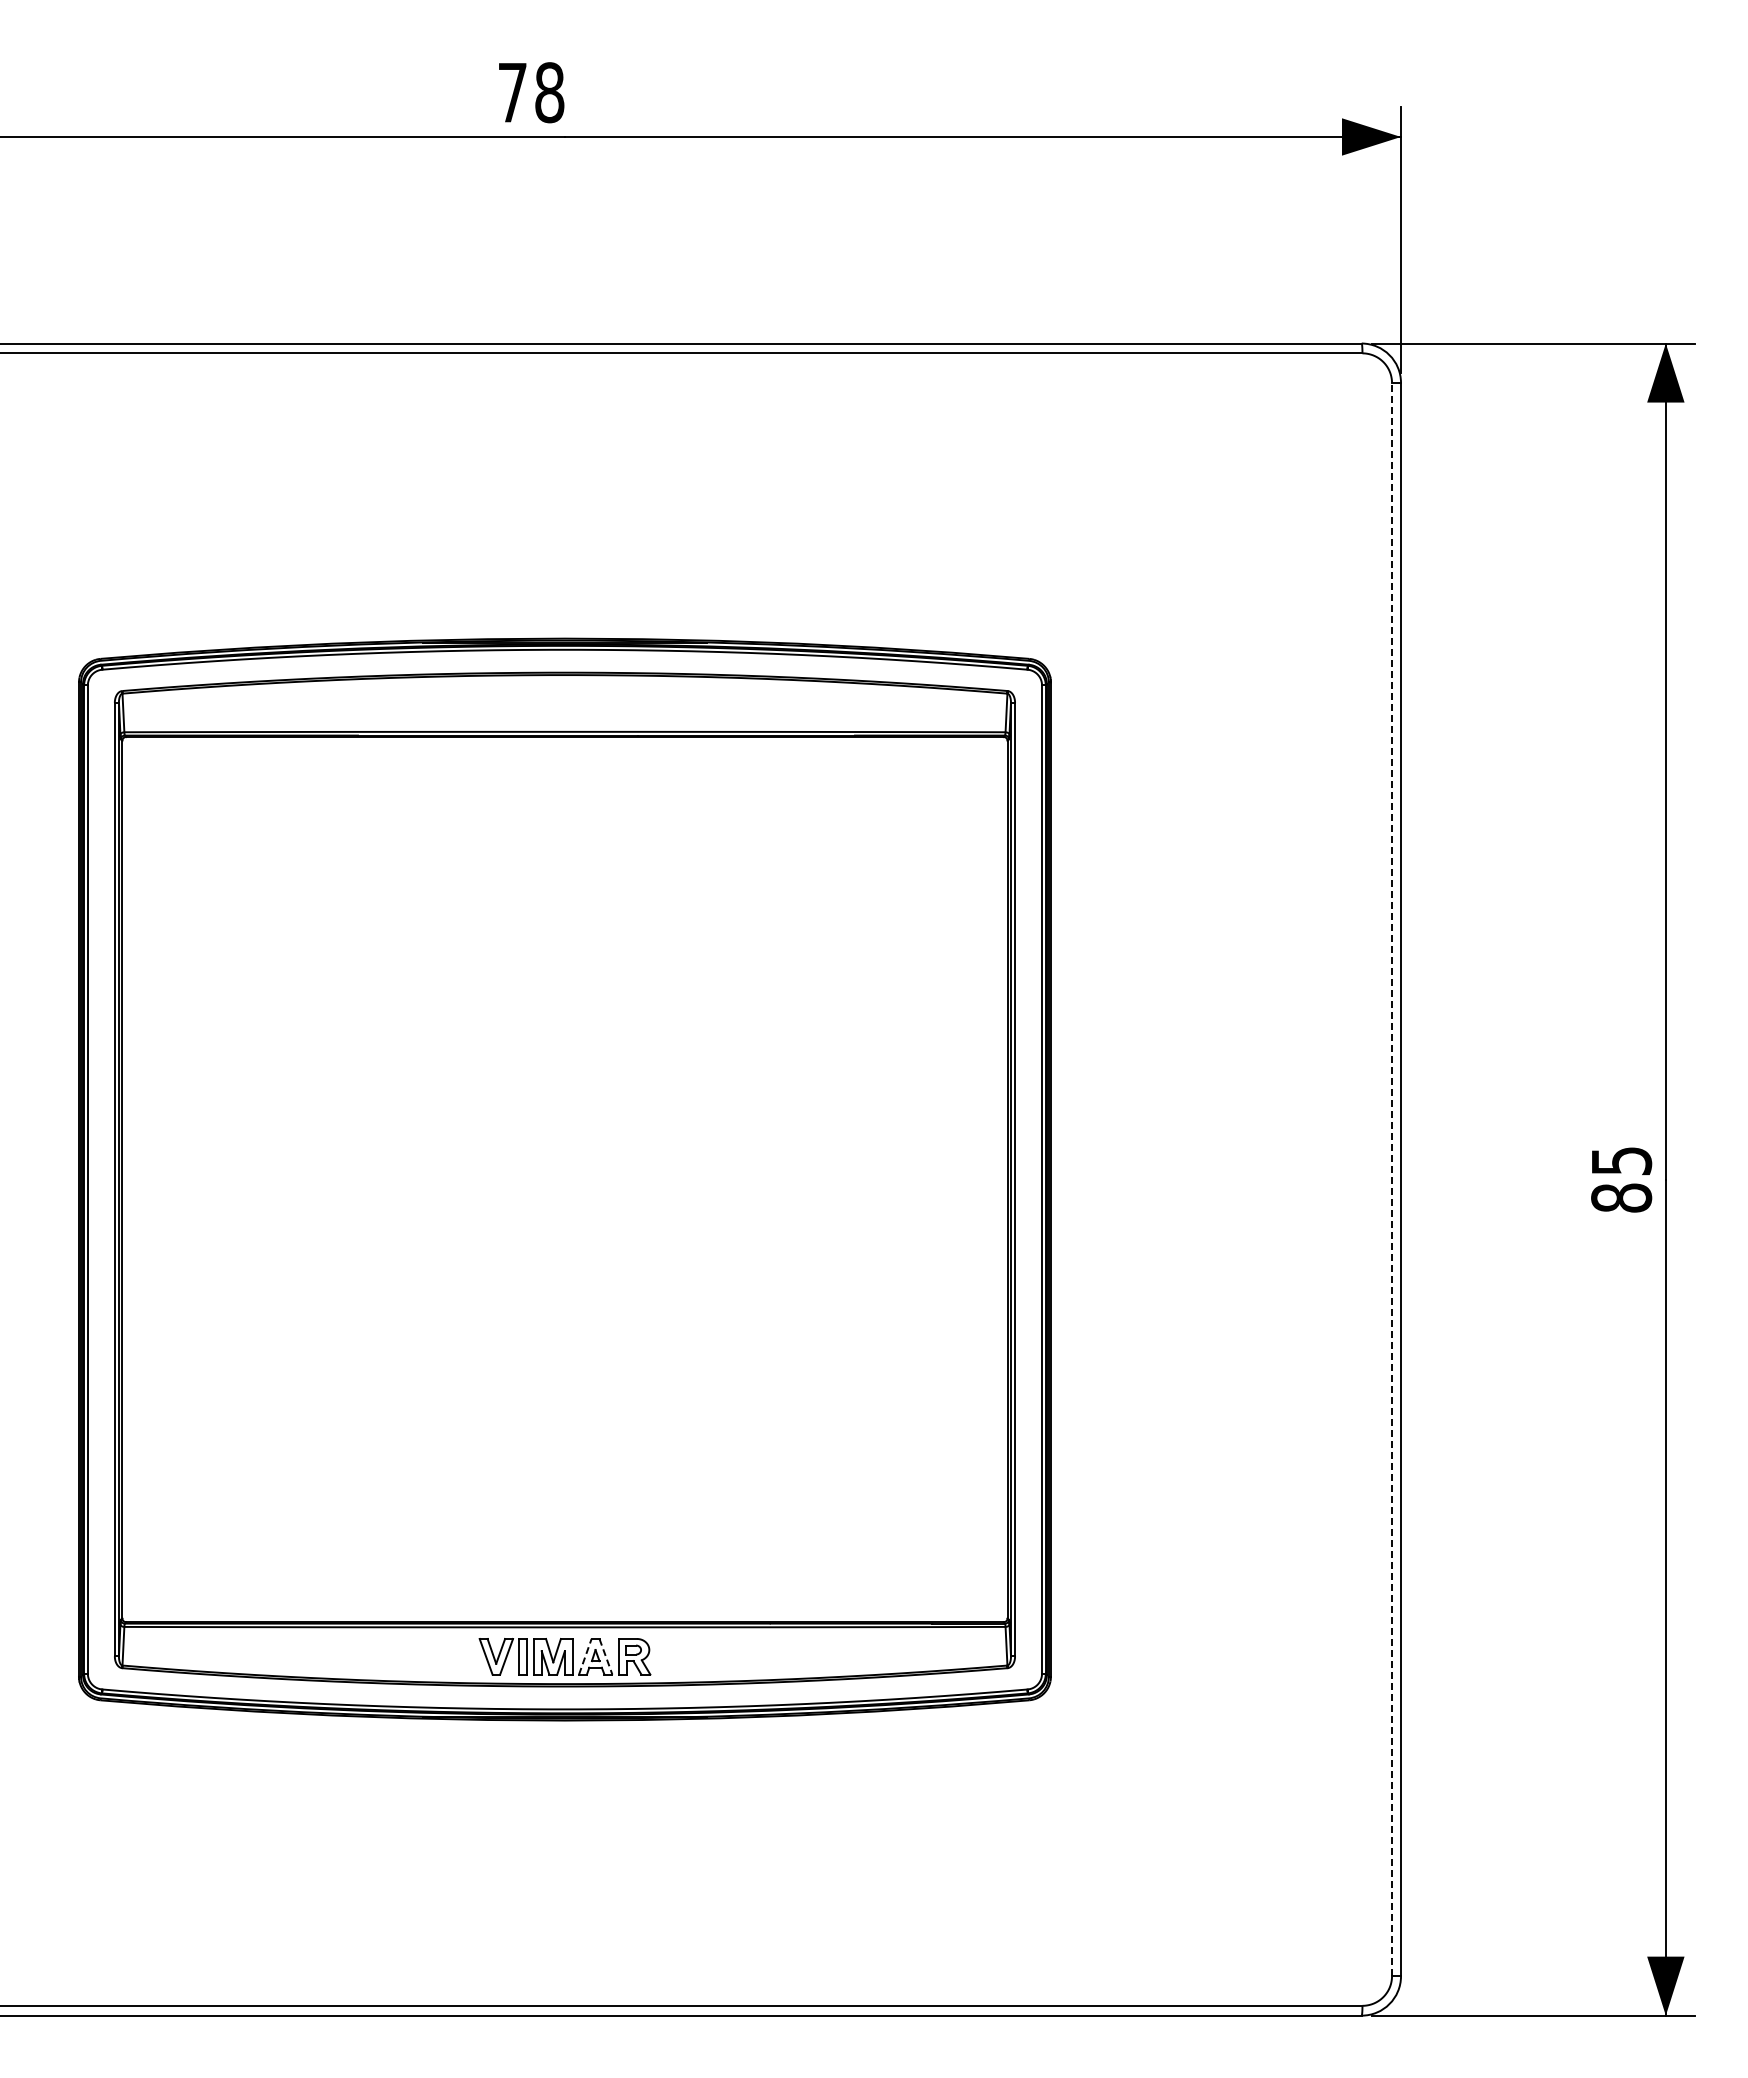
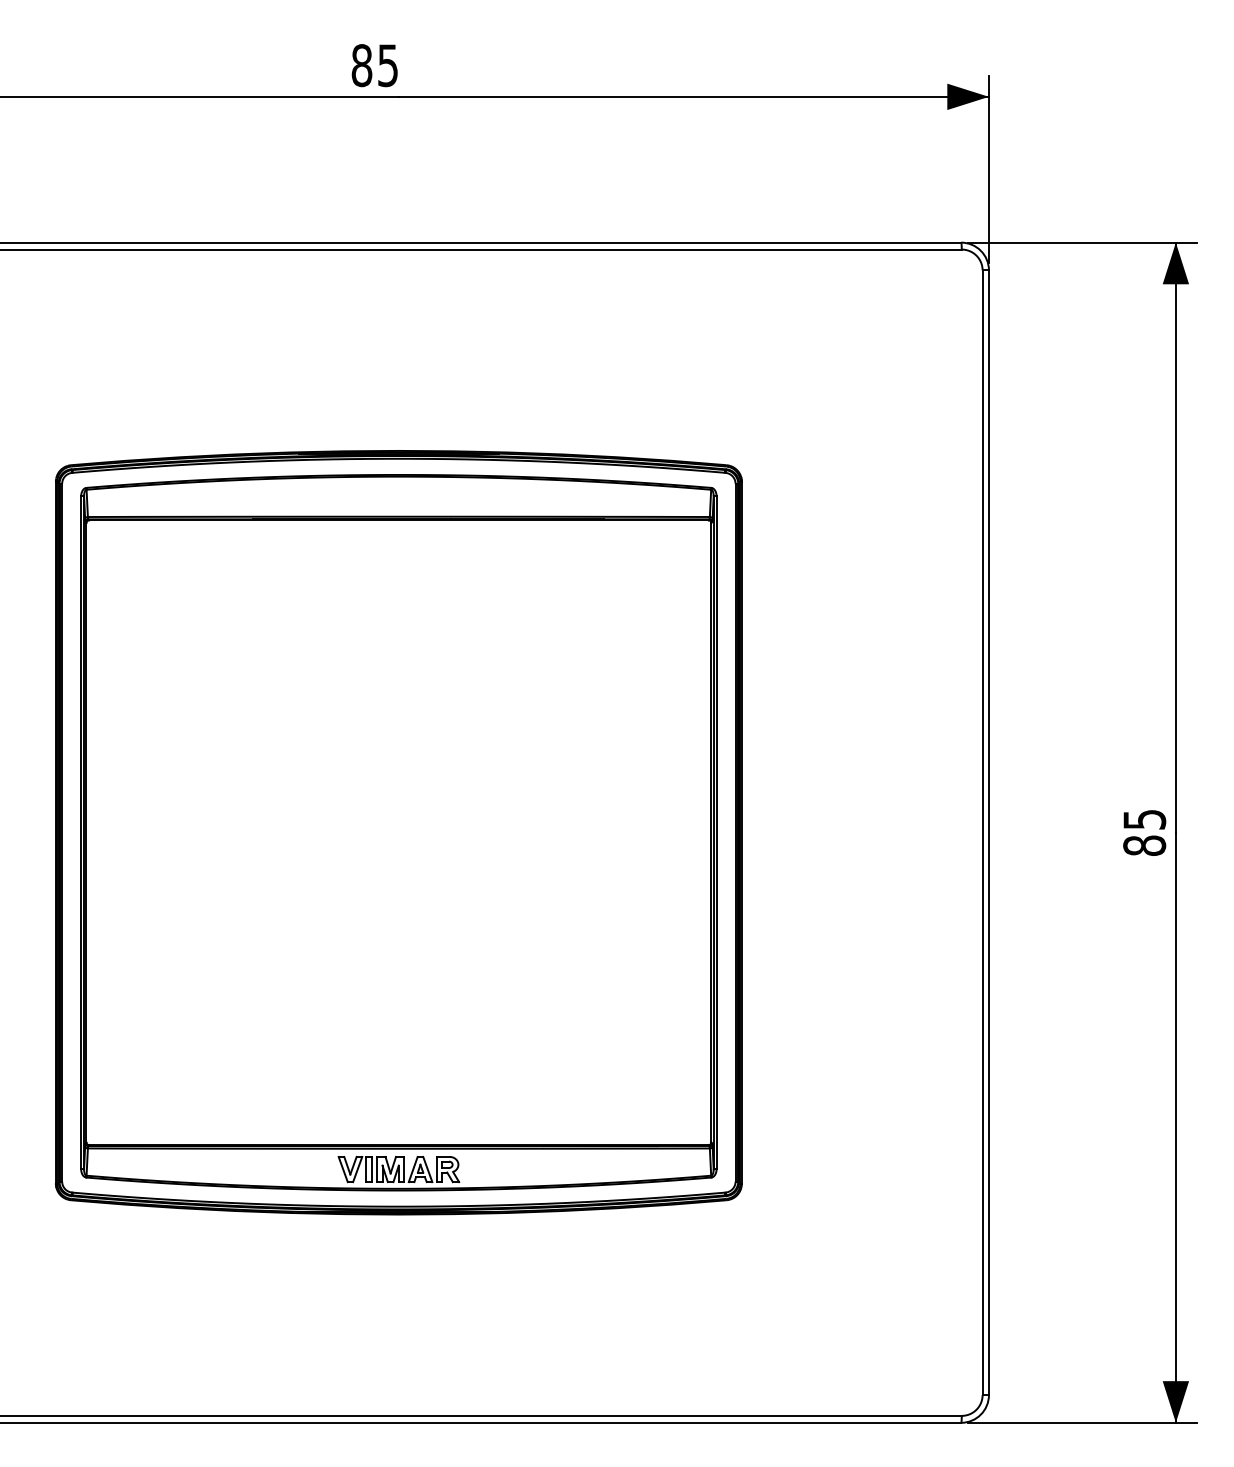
text: (531, 92) -> (375, 65), 78 -> 85
line: (1392, 1179) -> (982, 832), dashed -> solid
line: (585, 1656) -> (413, 1169), dashed -> solid
line: (605, 1656) -> (427, 1169), dashed -> solid

